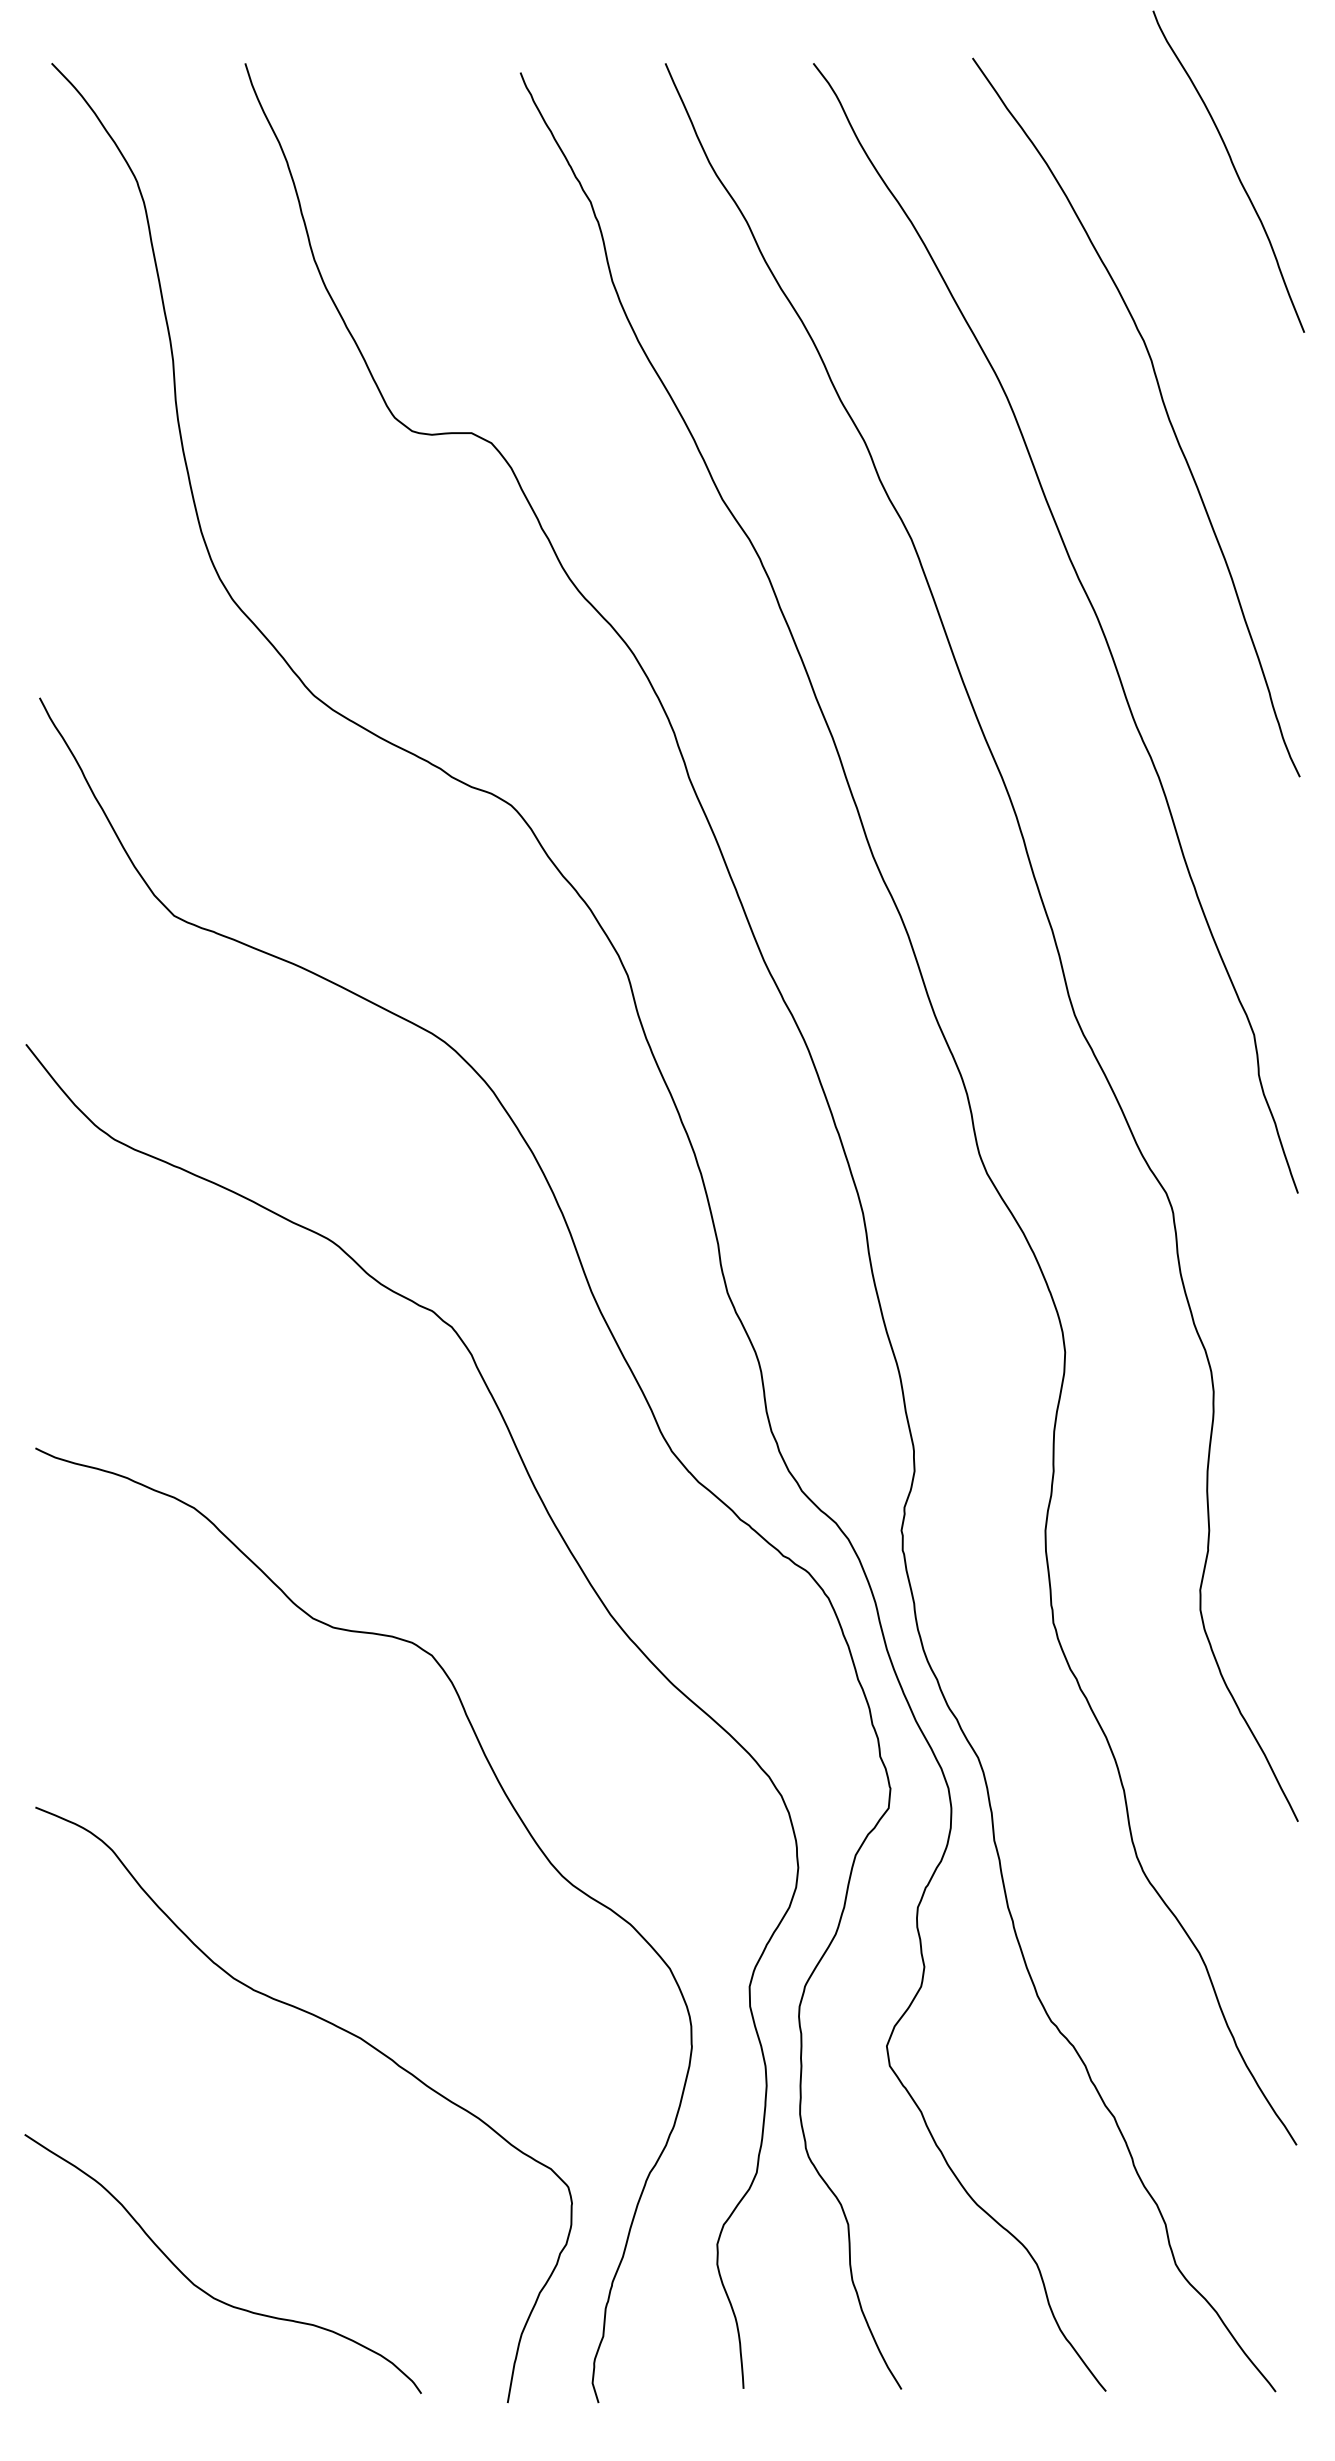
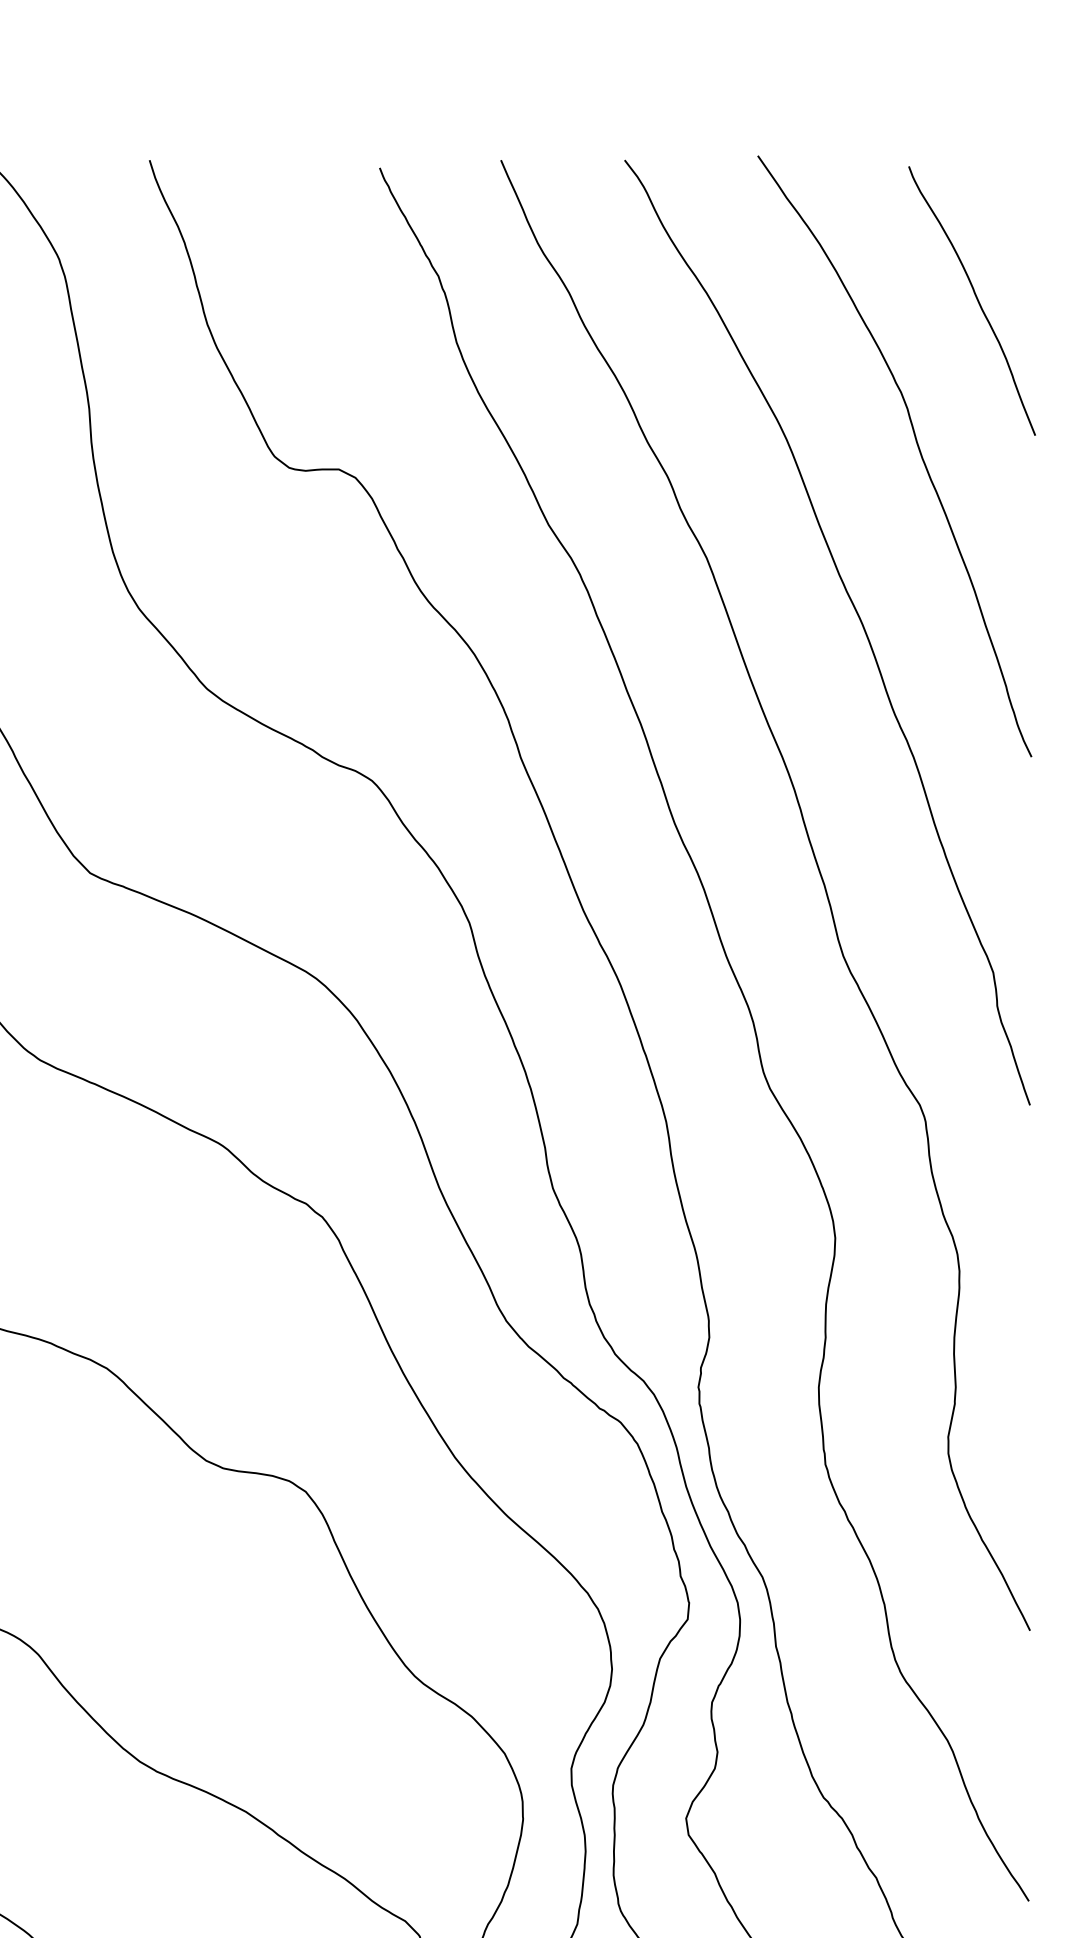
curve: (1233, 168) -> (976, 298), moved

